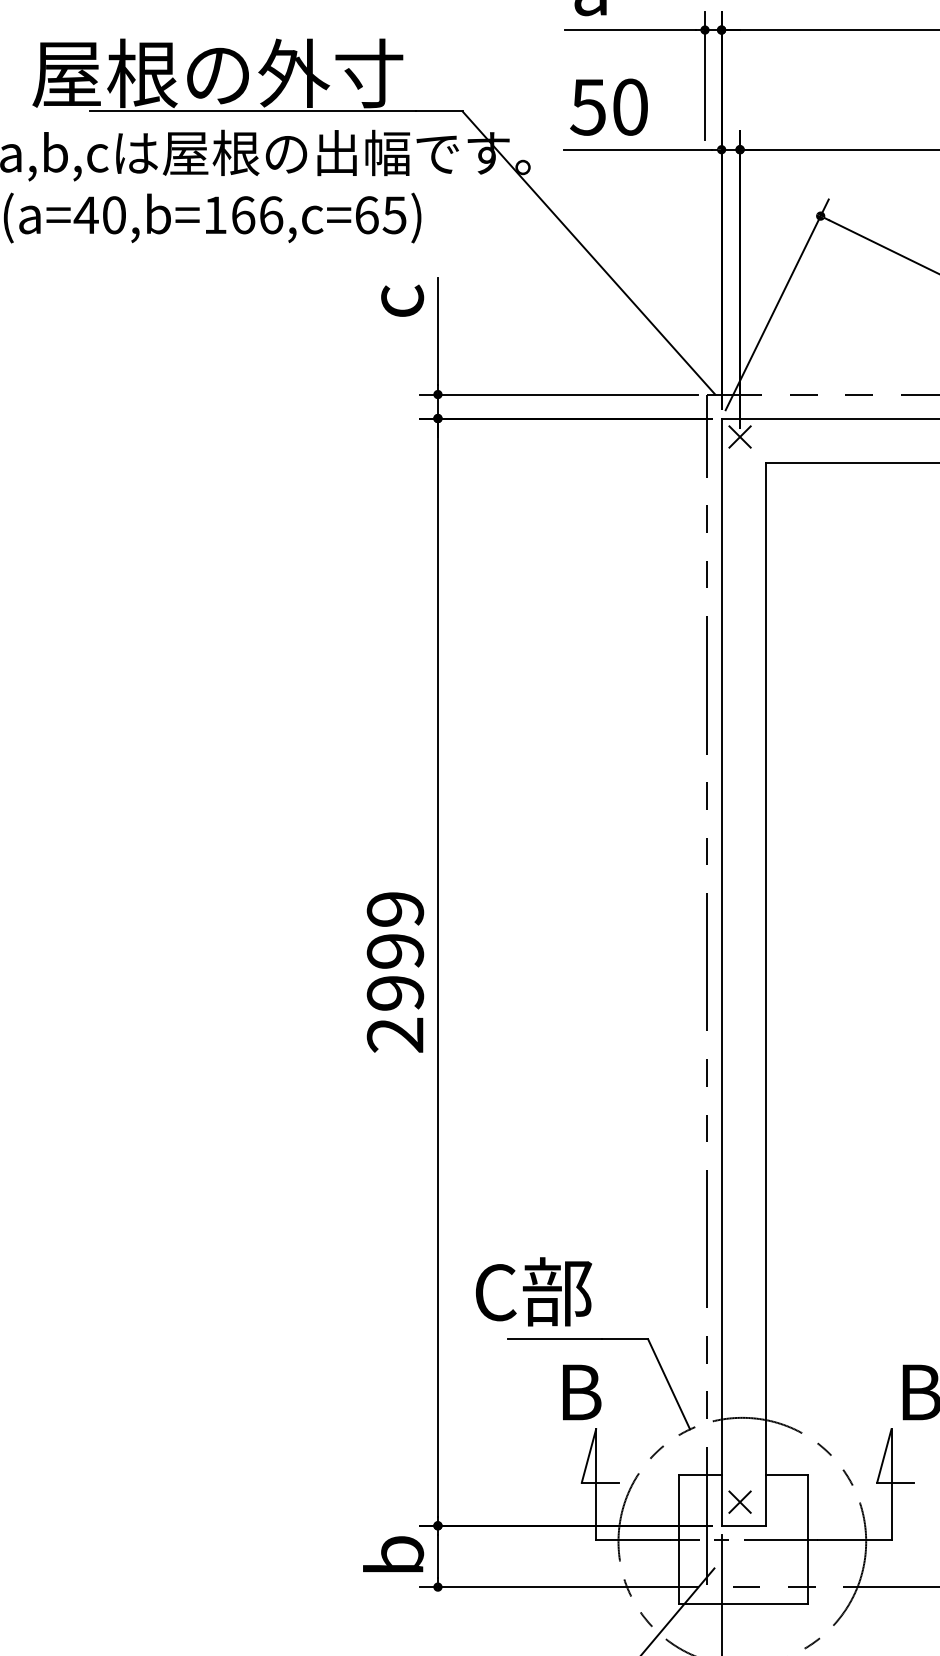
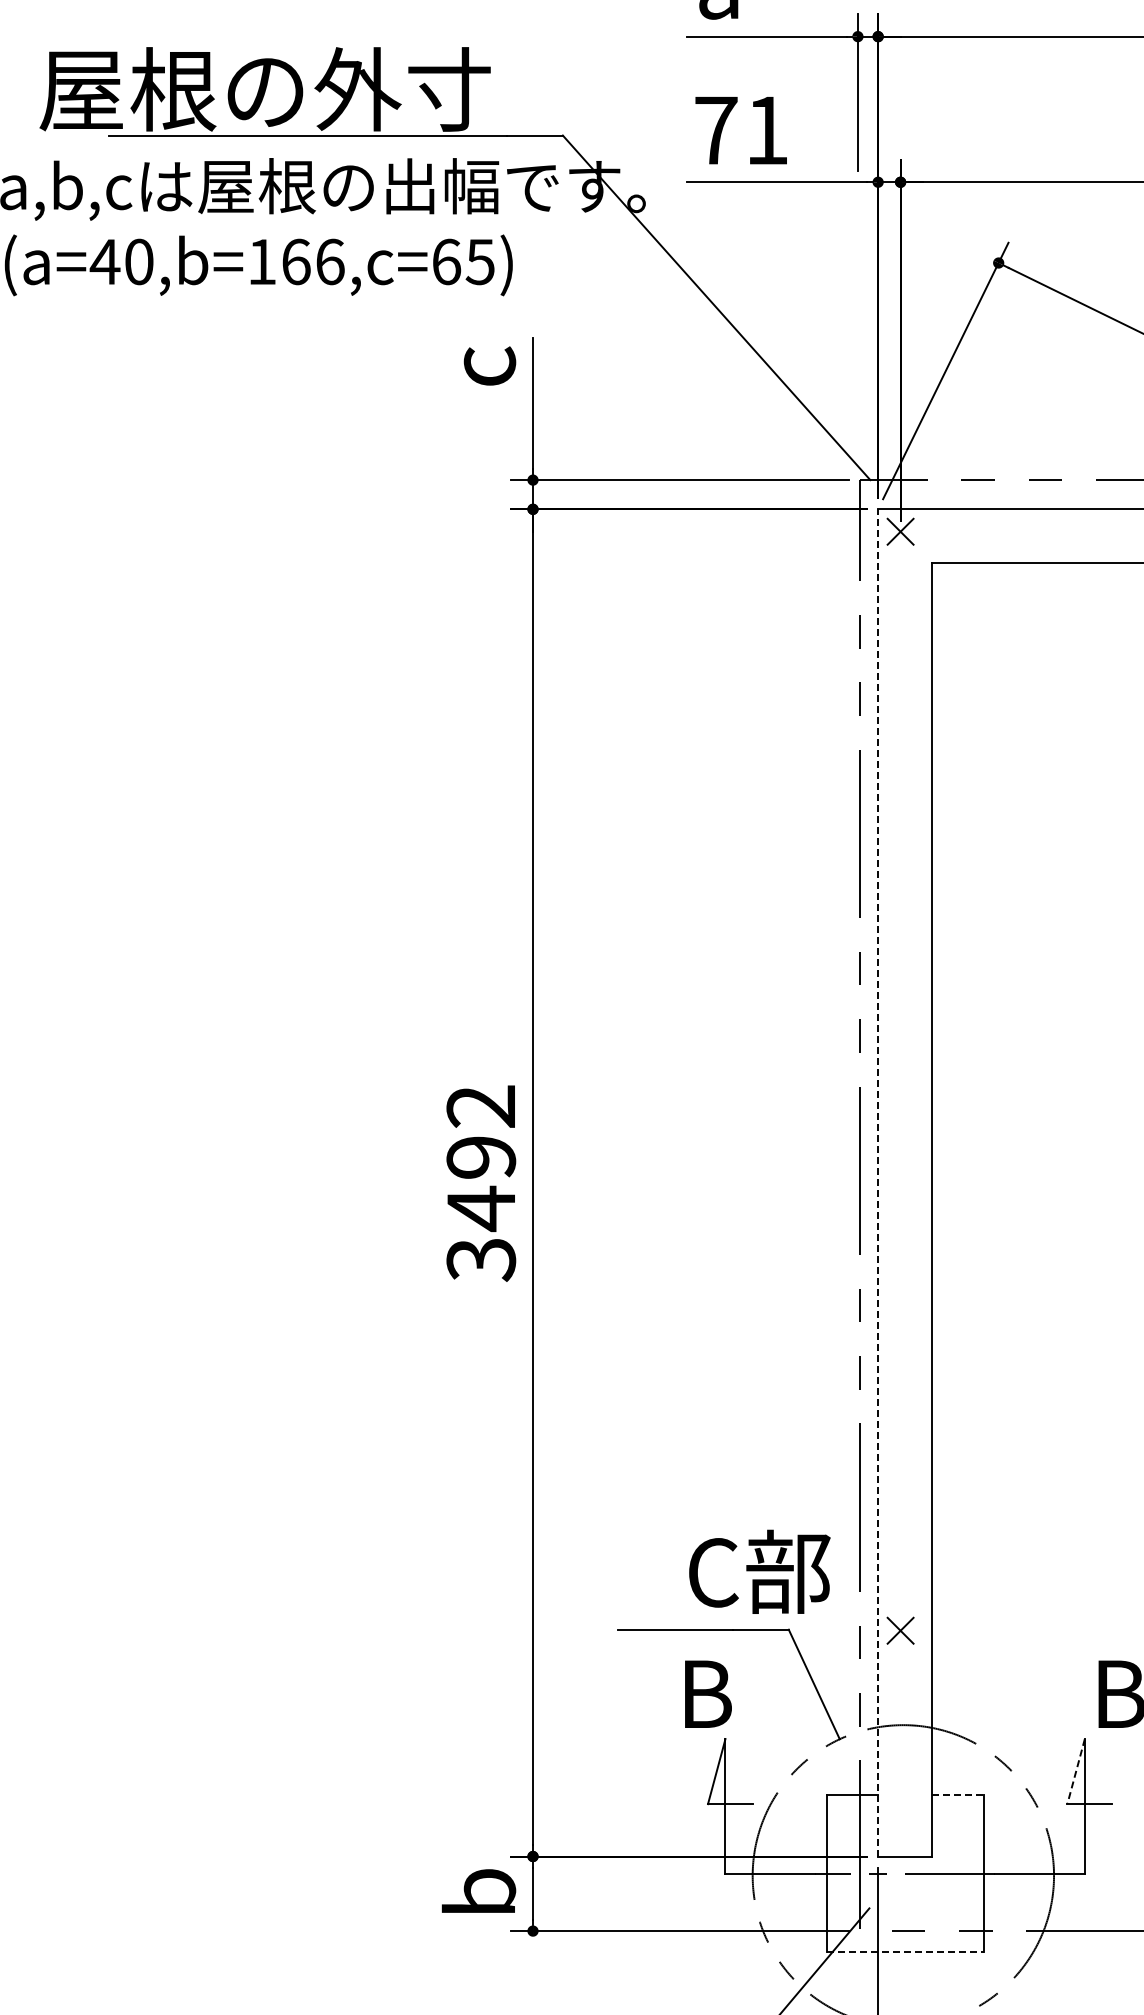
text: (608, 107) -> (740, 130), 50 -> 71
line: (721, 971) -> (878, 1182), solid -> dashed
text: (395, 972) -> (481, 1183), 2999 -> 3492
text: (533, 1291) -> (759, 1571), moved
line: (884, 1455) -> (1076, 1771), solid -> dashed
line: (786, 1474) -> (957, 1794), solid -> dashed
part: (739, 1501) -> (900, 1630), moved
line: (744, 1604) -> (905, 1952), solid -> dashed

